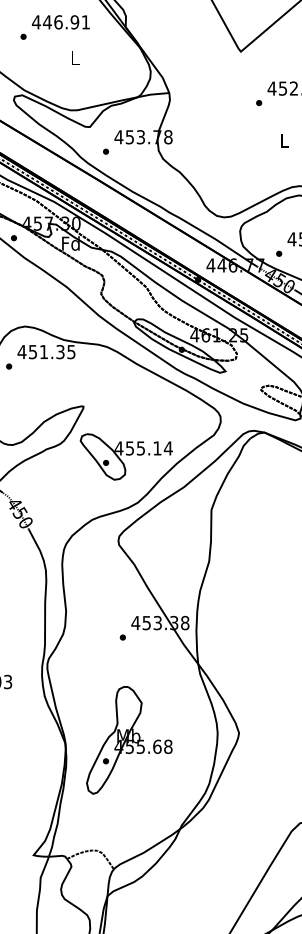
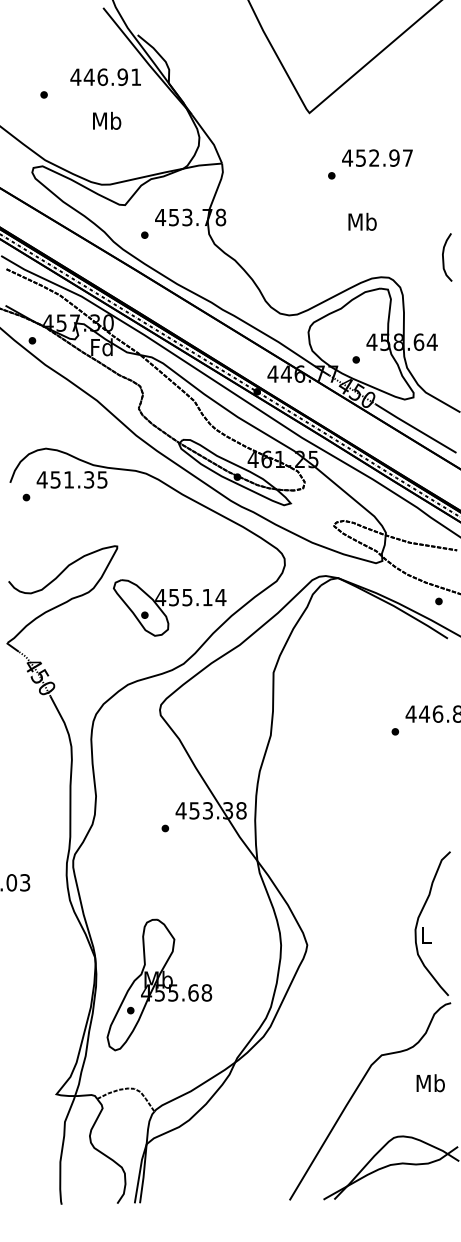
text: (60, 21) -> (105, 76), moved
text: (75, 57) -> (107, 120), L -> Mb
text: (284, 140) -> (362, 221), L -> Mb
part: (129, 739) -> (159, 984), moved

